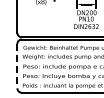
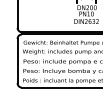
line: (17, 66) -> (17, 61), dashed -> solid

